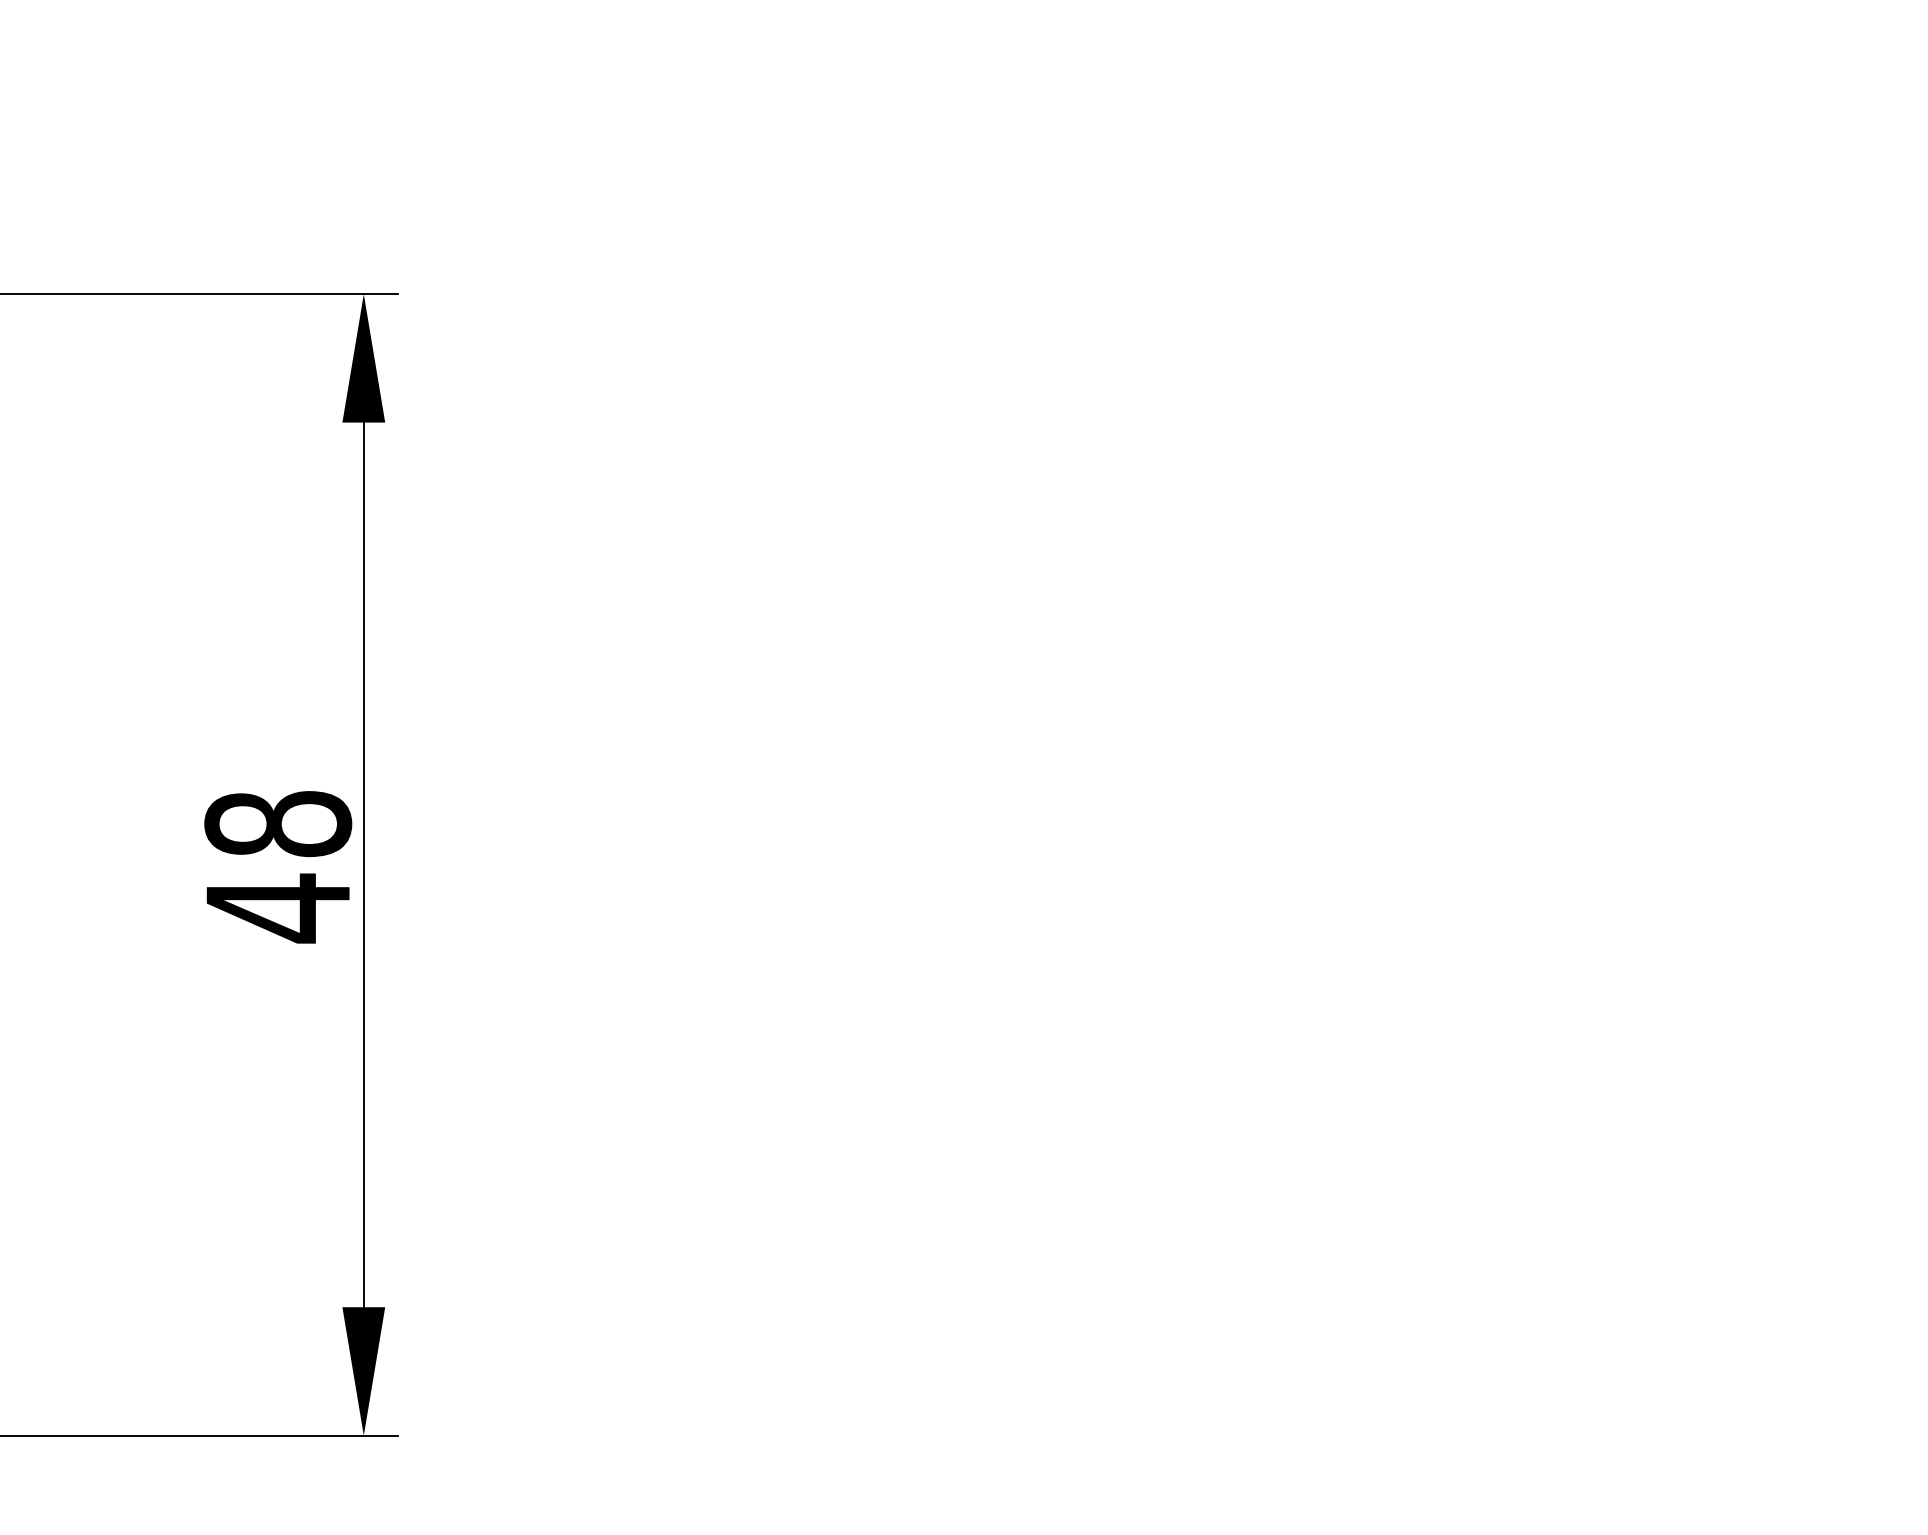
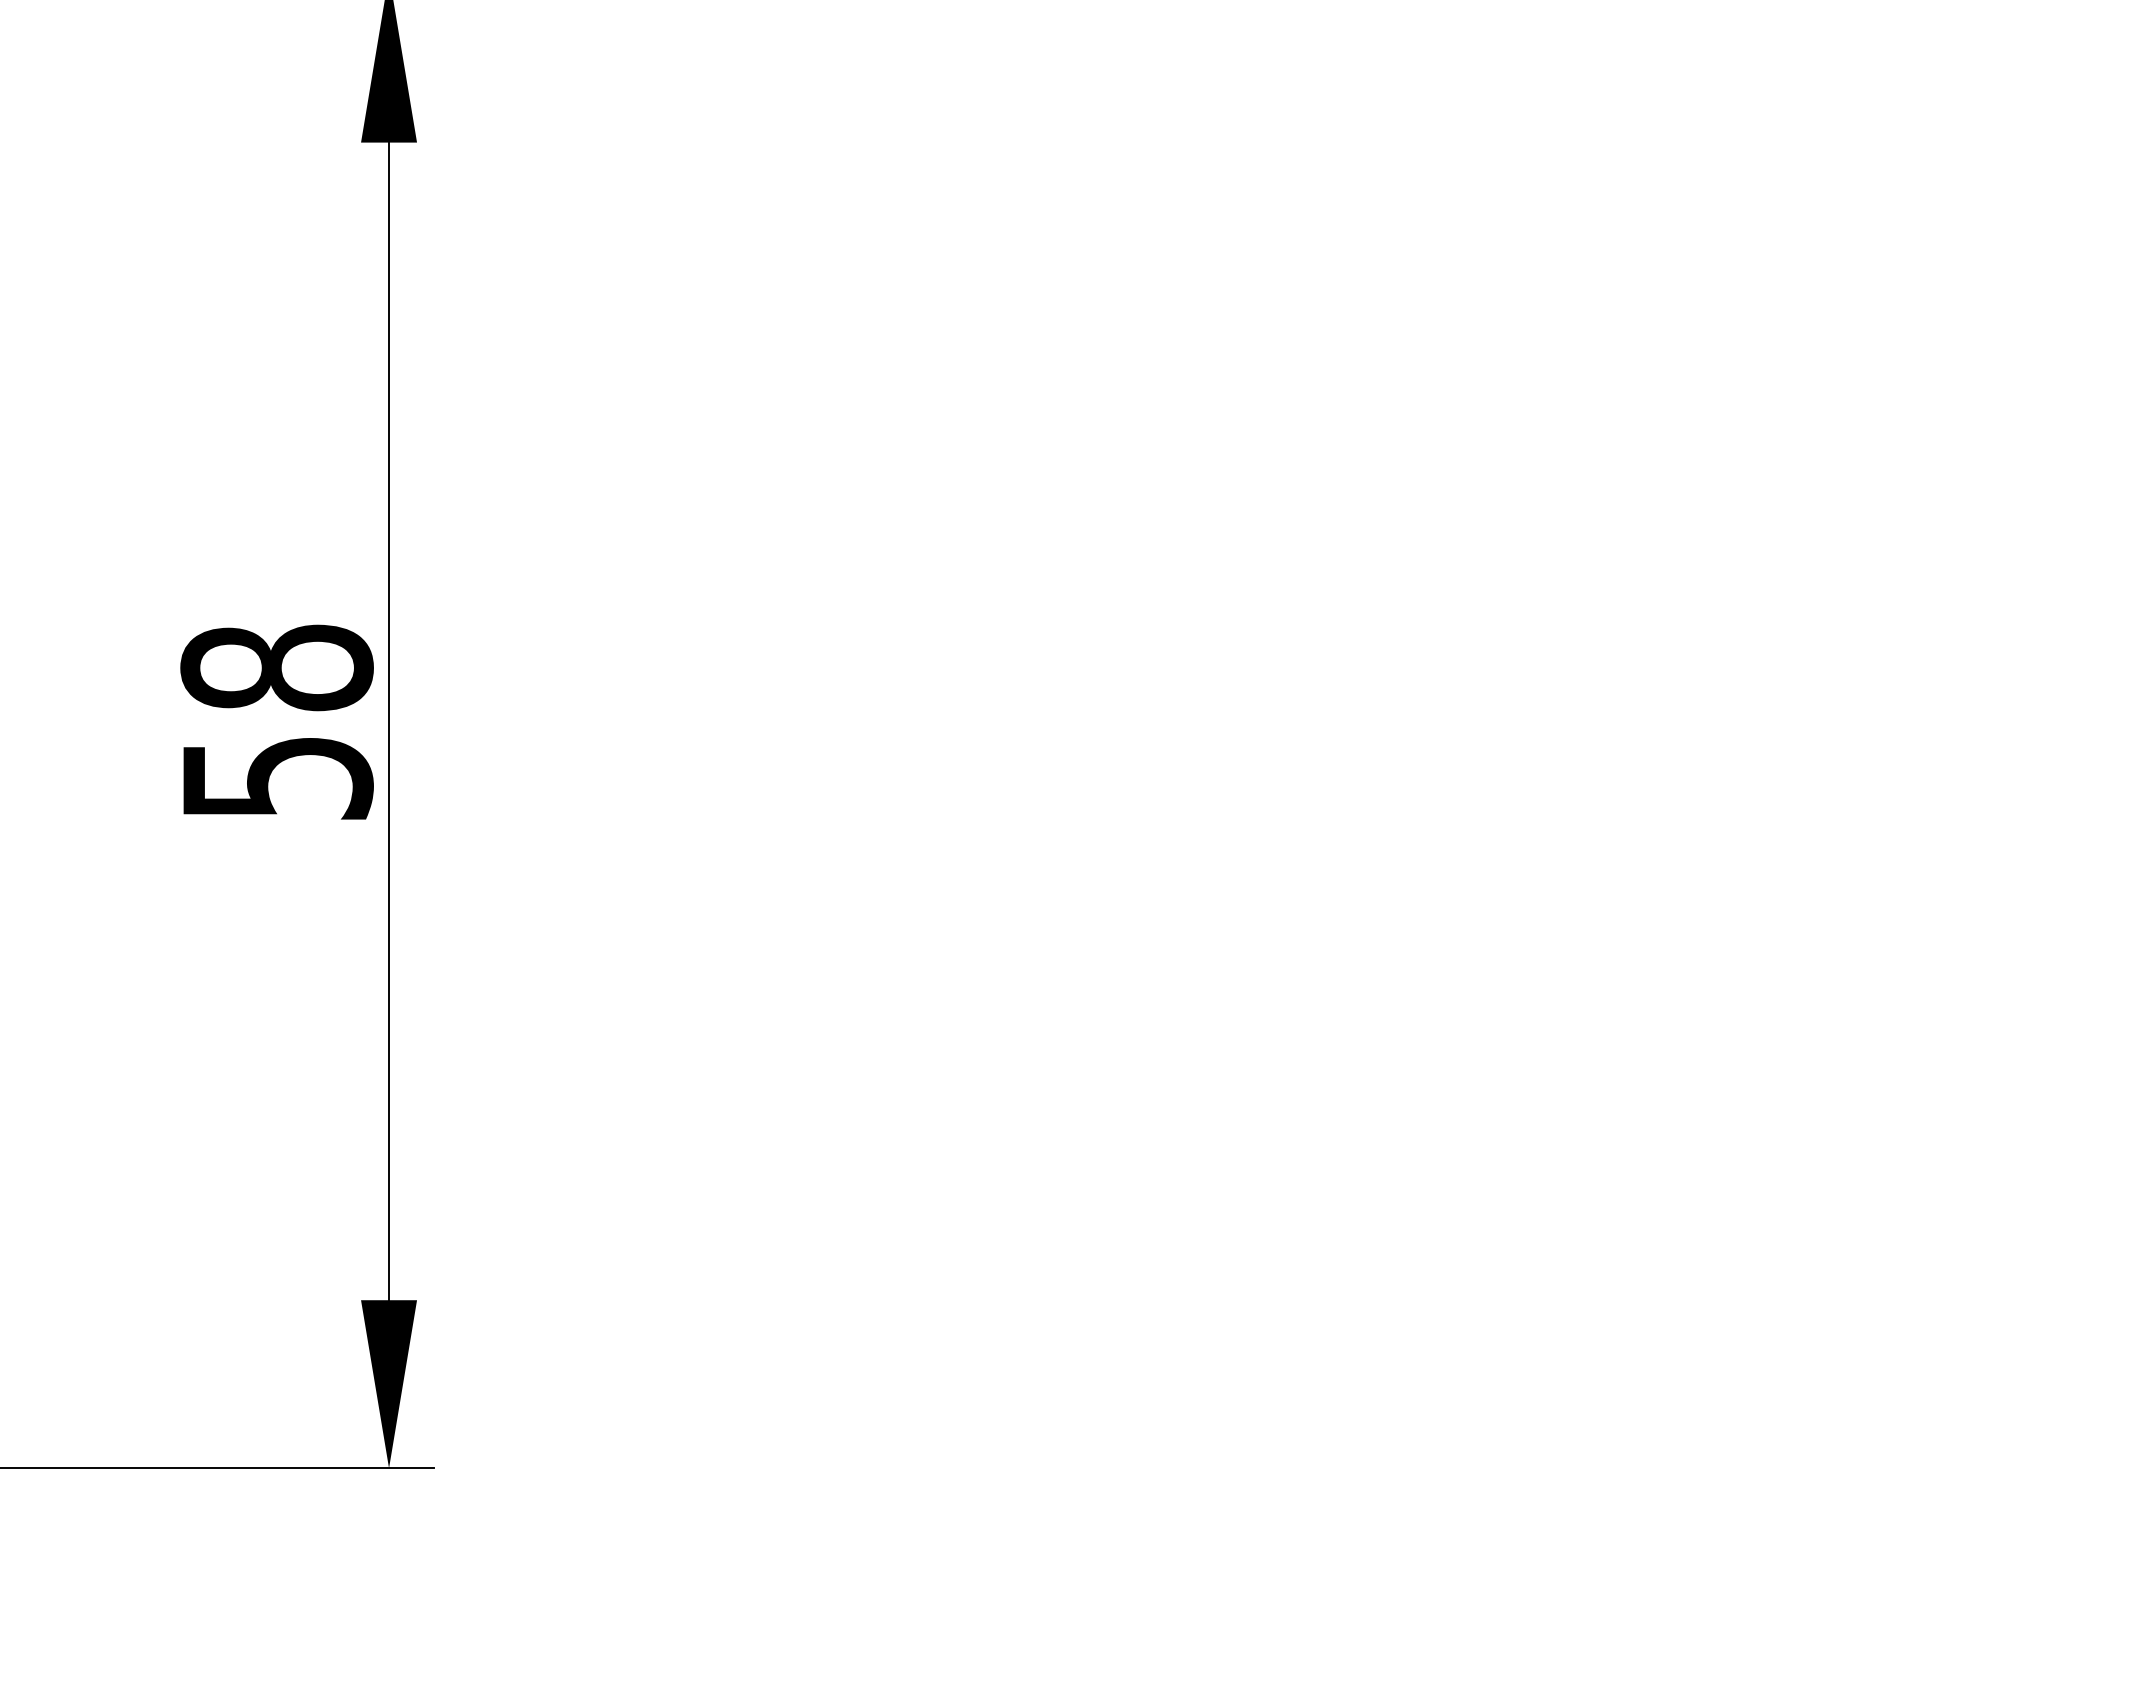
text: (279, 908) -> (278, 778), 48 -> 58

